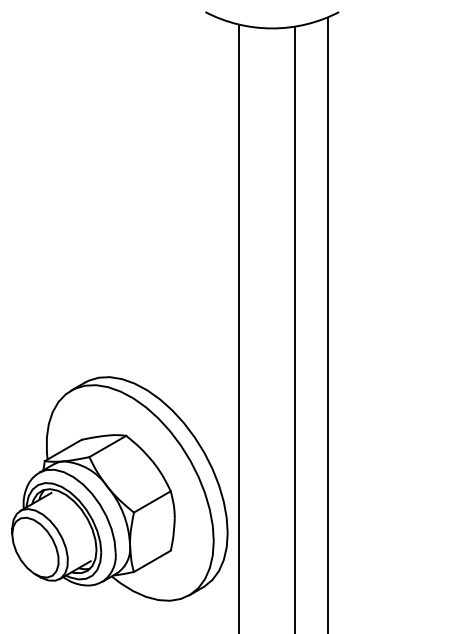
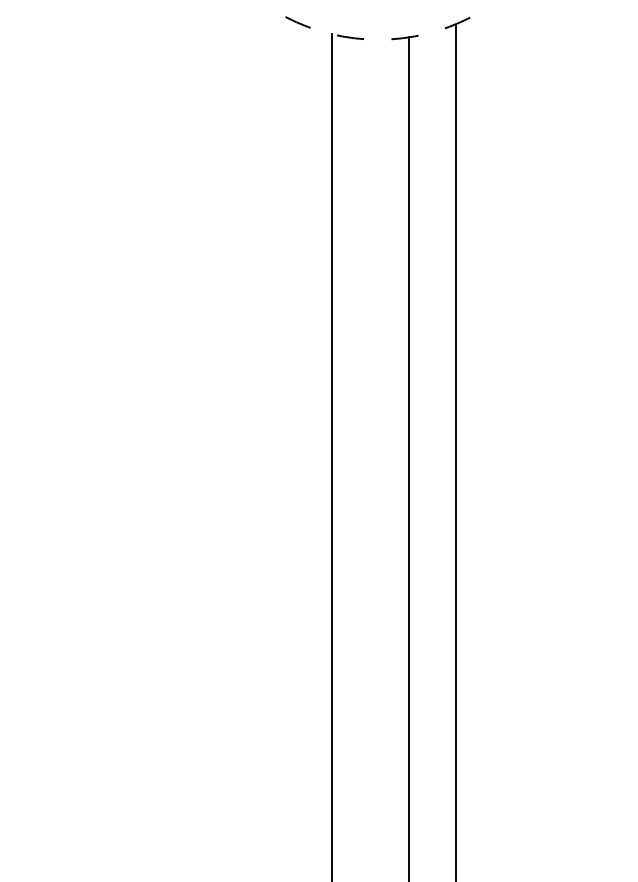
arc: (272, 28) -> (378, 39), solid -> dashed
part: (119, 488) -> (166, 679), removed

